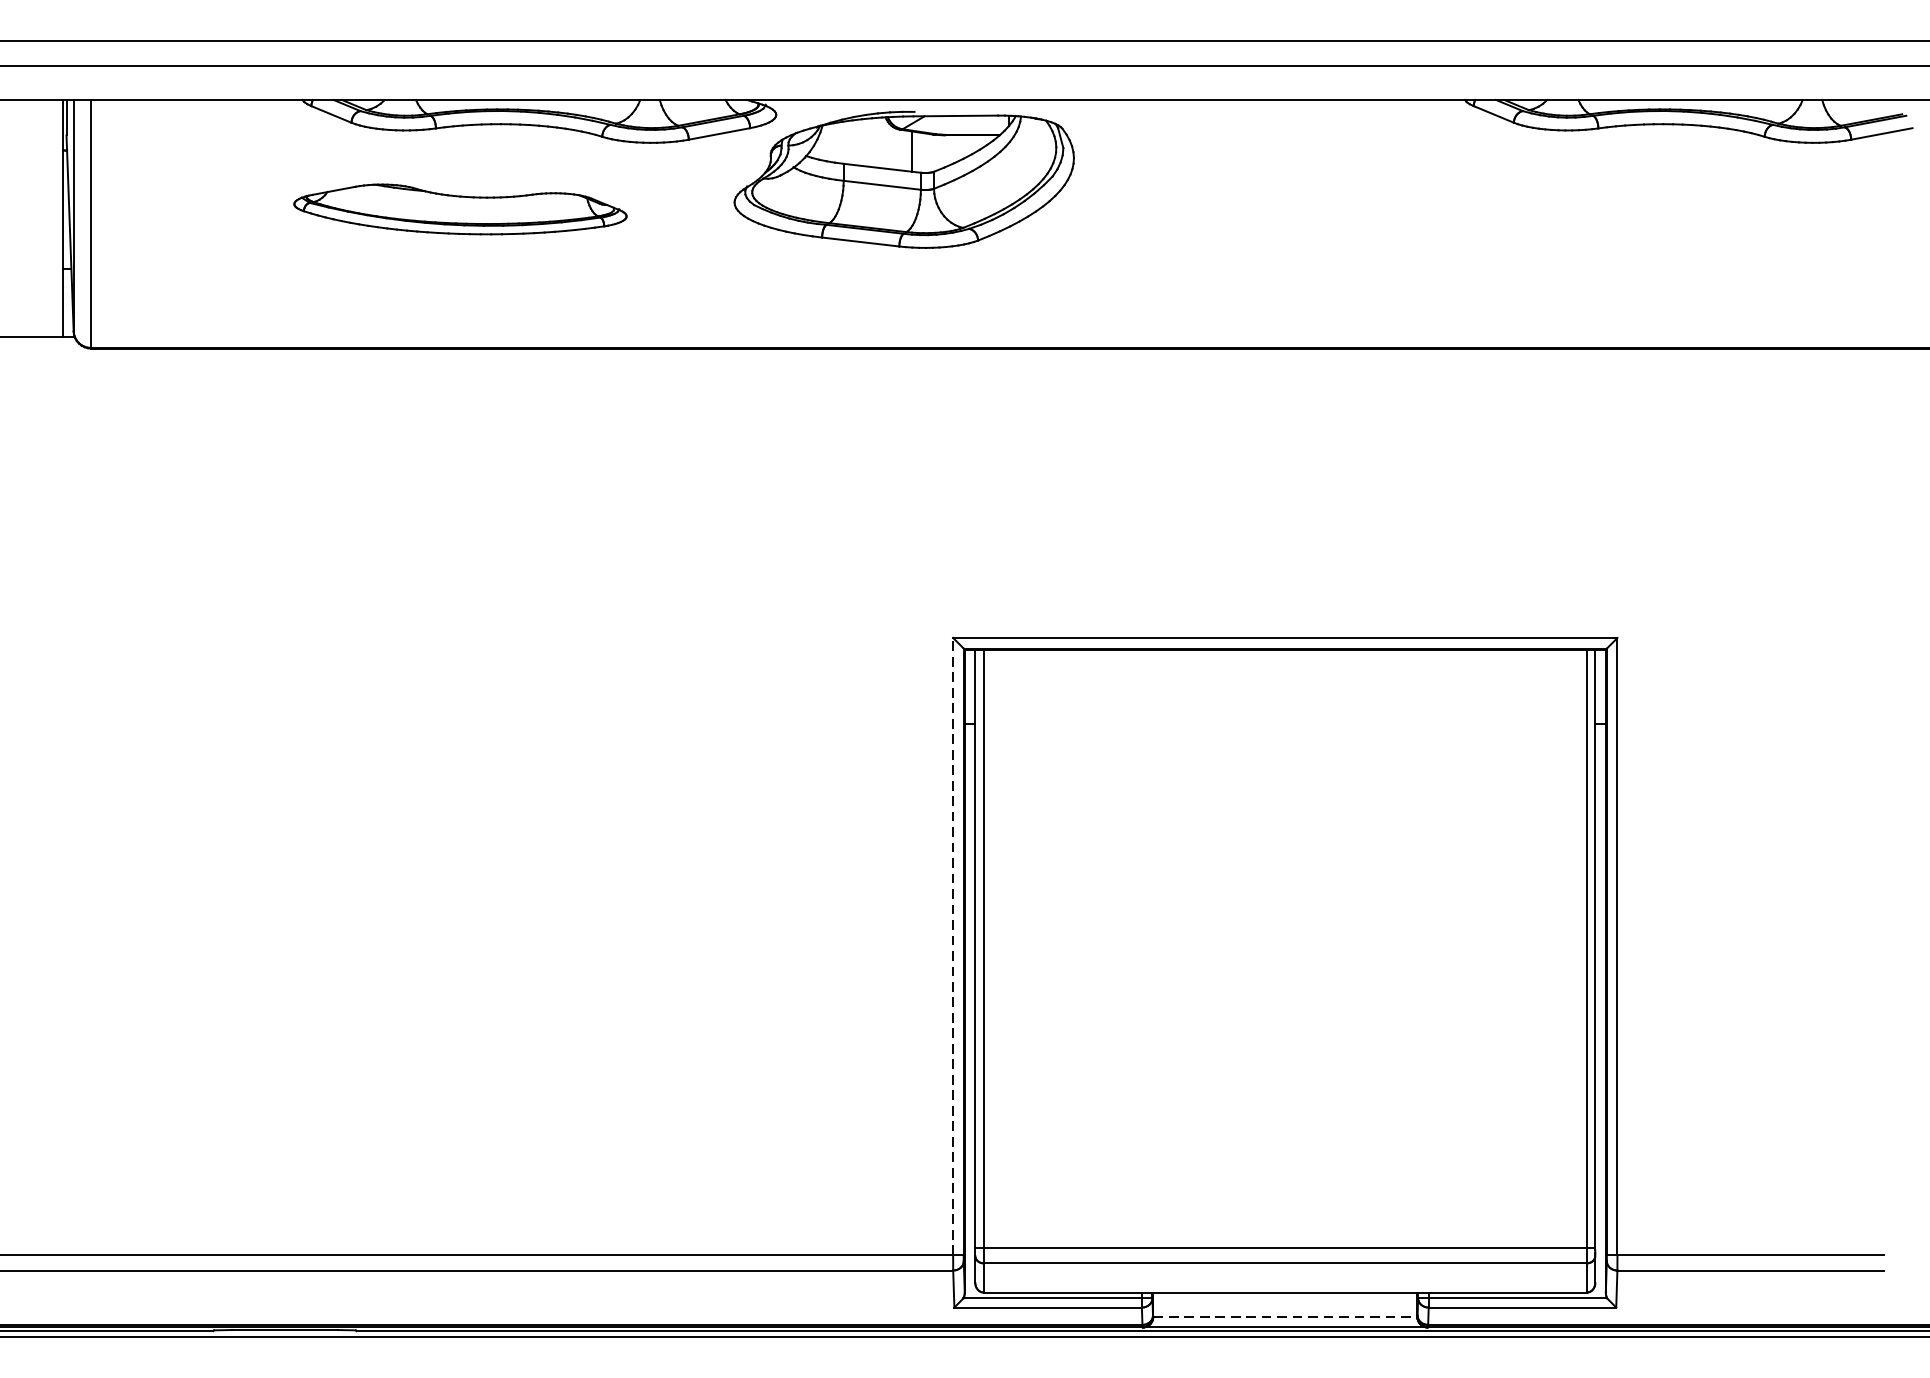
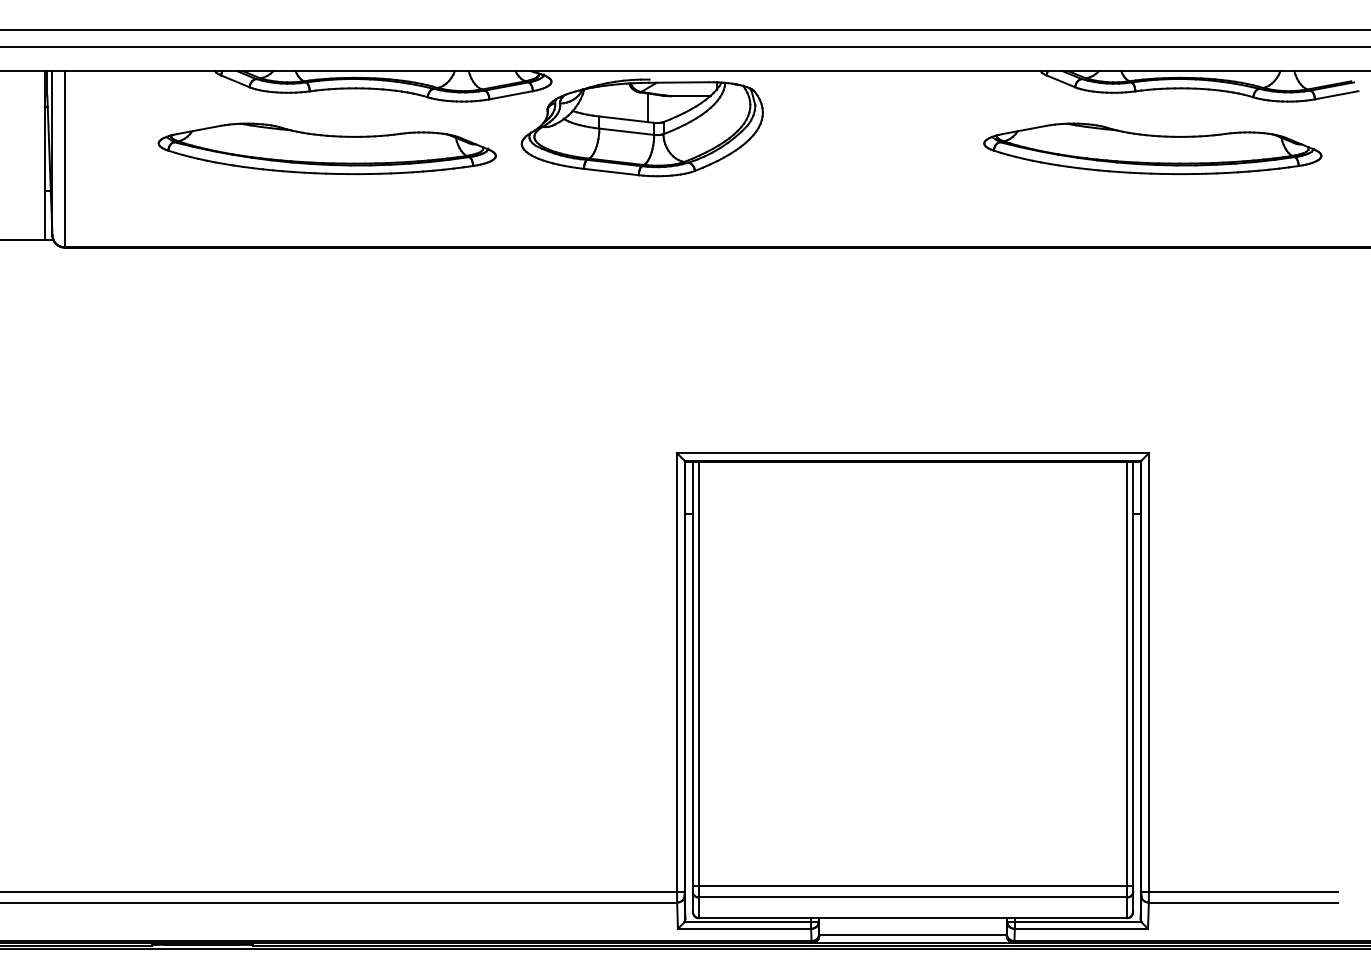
part: (459, 208) -> (326, 148), size x1.43
part: (1622, 208) -> (1152, 148), added
line: (953, 945) -> (677, 671), dashed -> solid
line: (1284, 1316) -> (912, 935), dashed -> solid

